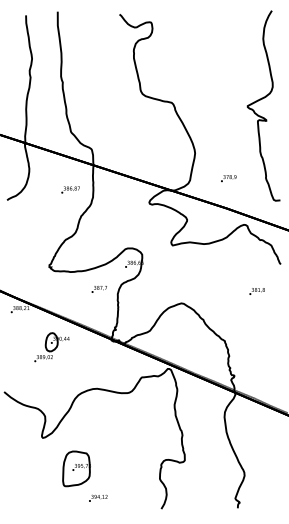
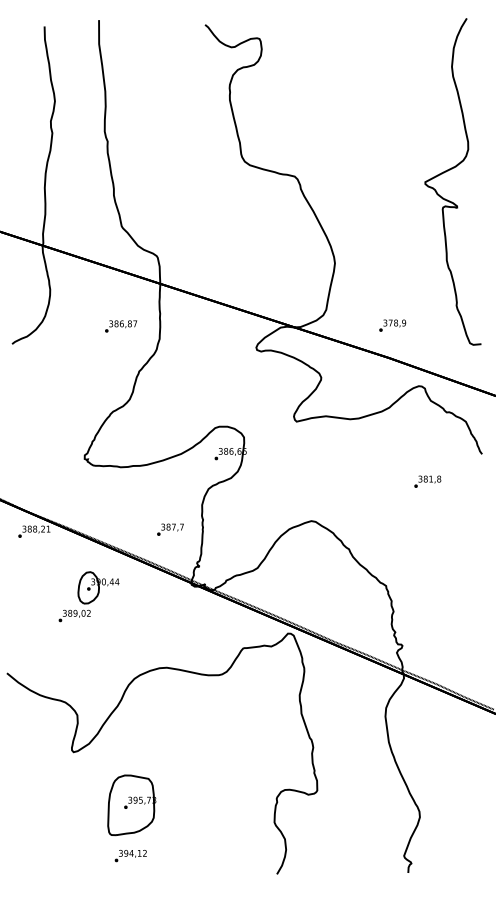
text: (228, 178) -> (392, 325), moved
text: (98, 289) -> (168, 529), moved
text: (256, 291) -> (426, 481), moved
text: (98, 497) -> (131, 854), moved

